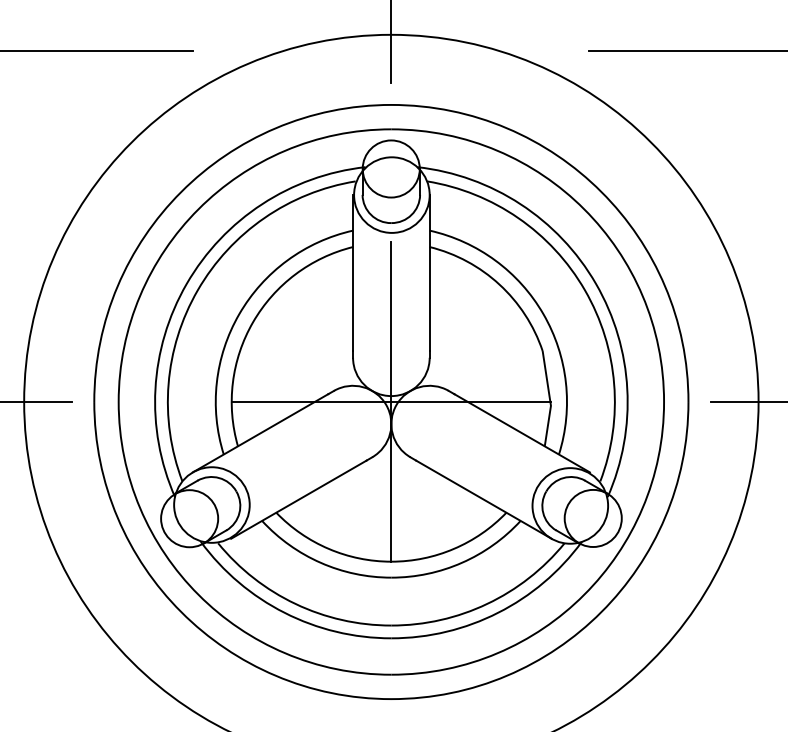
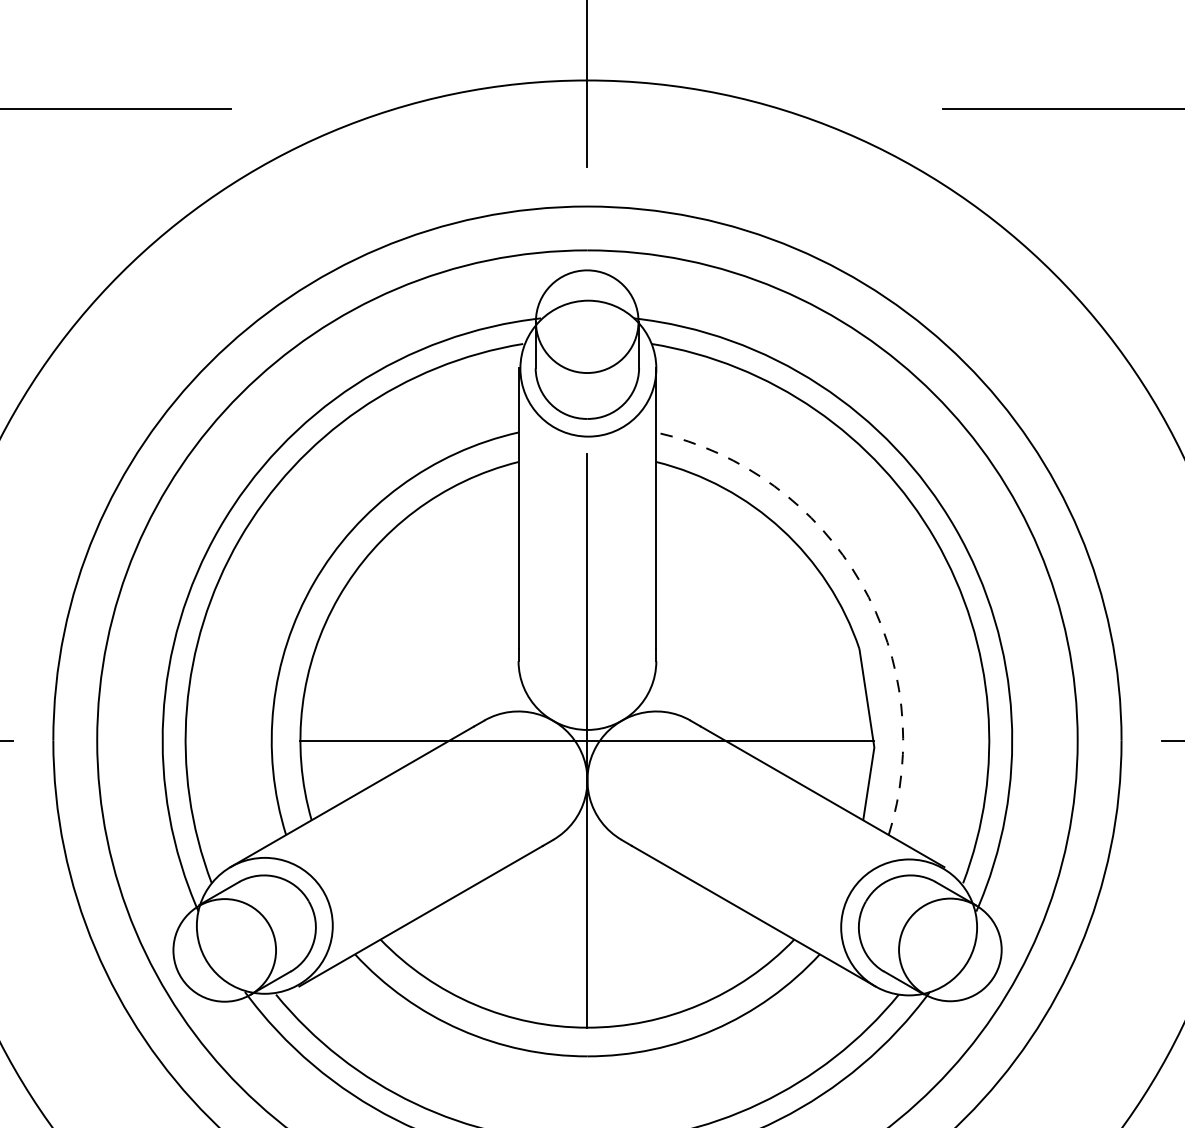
arc: (543, 314) -> (860, 583), solid -> dashed

